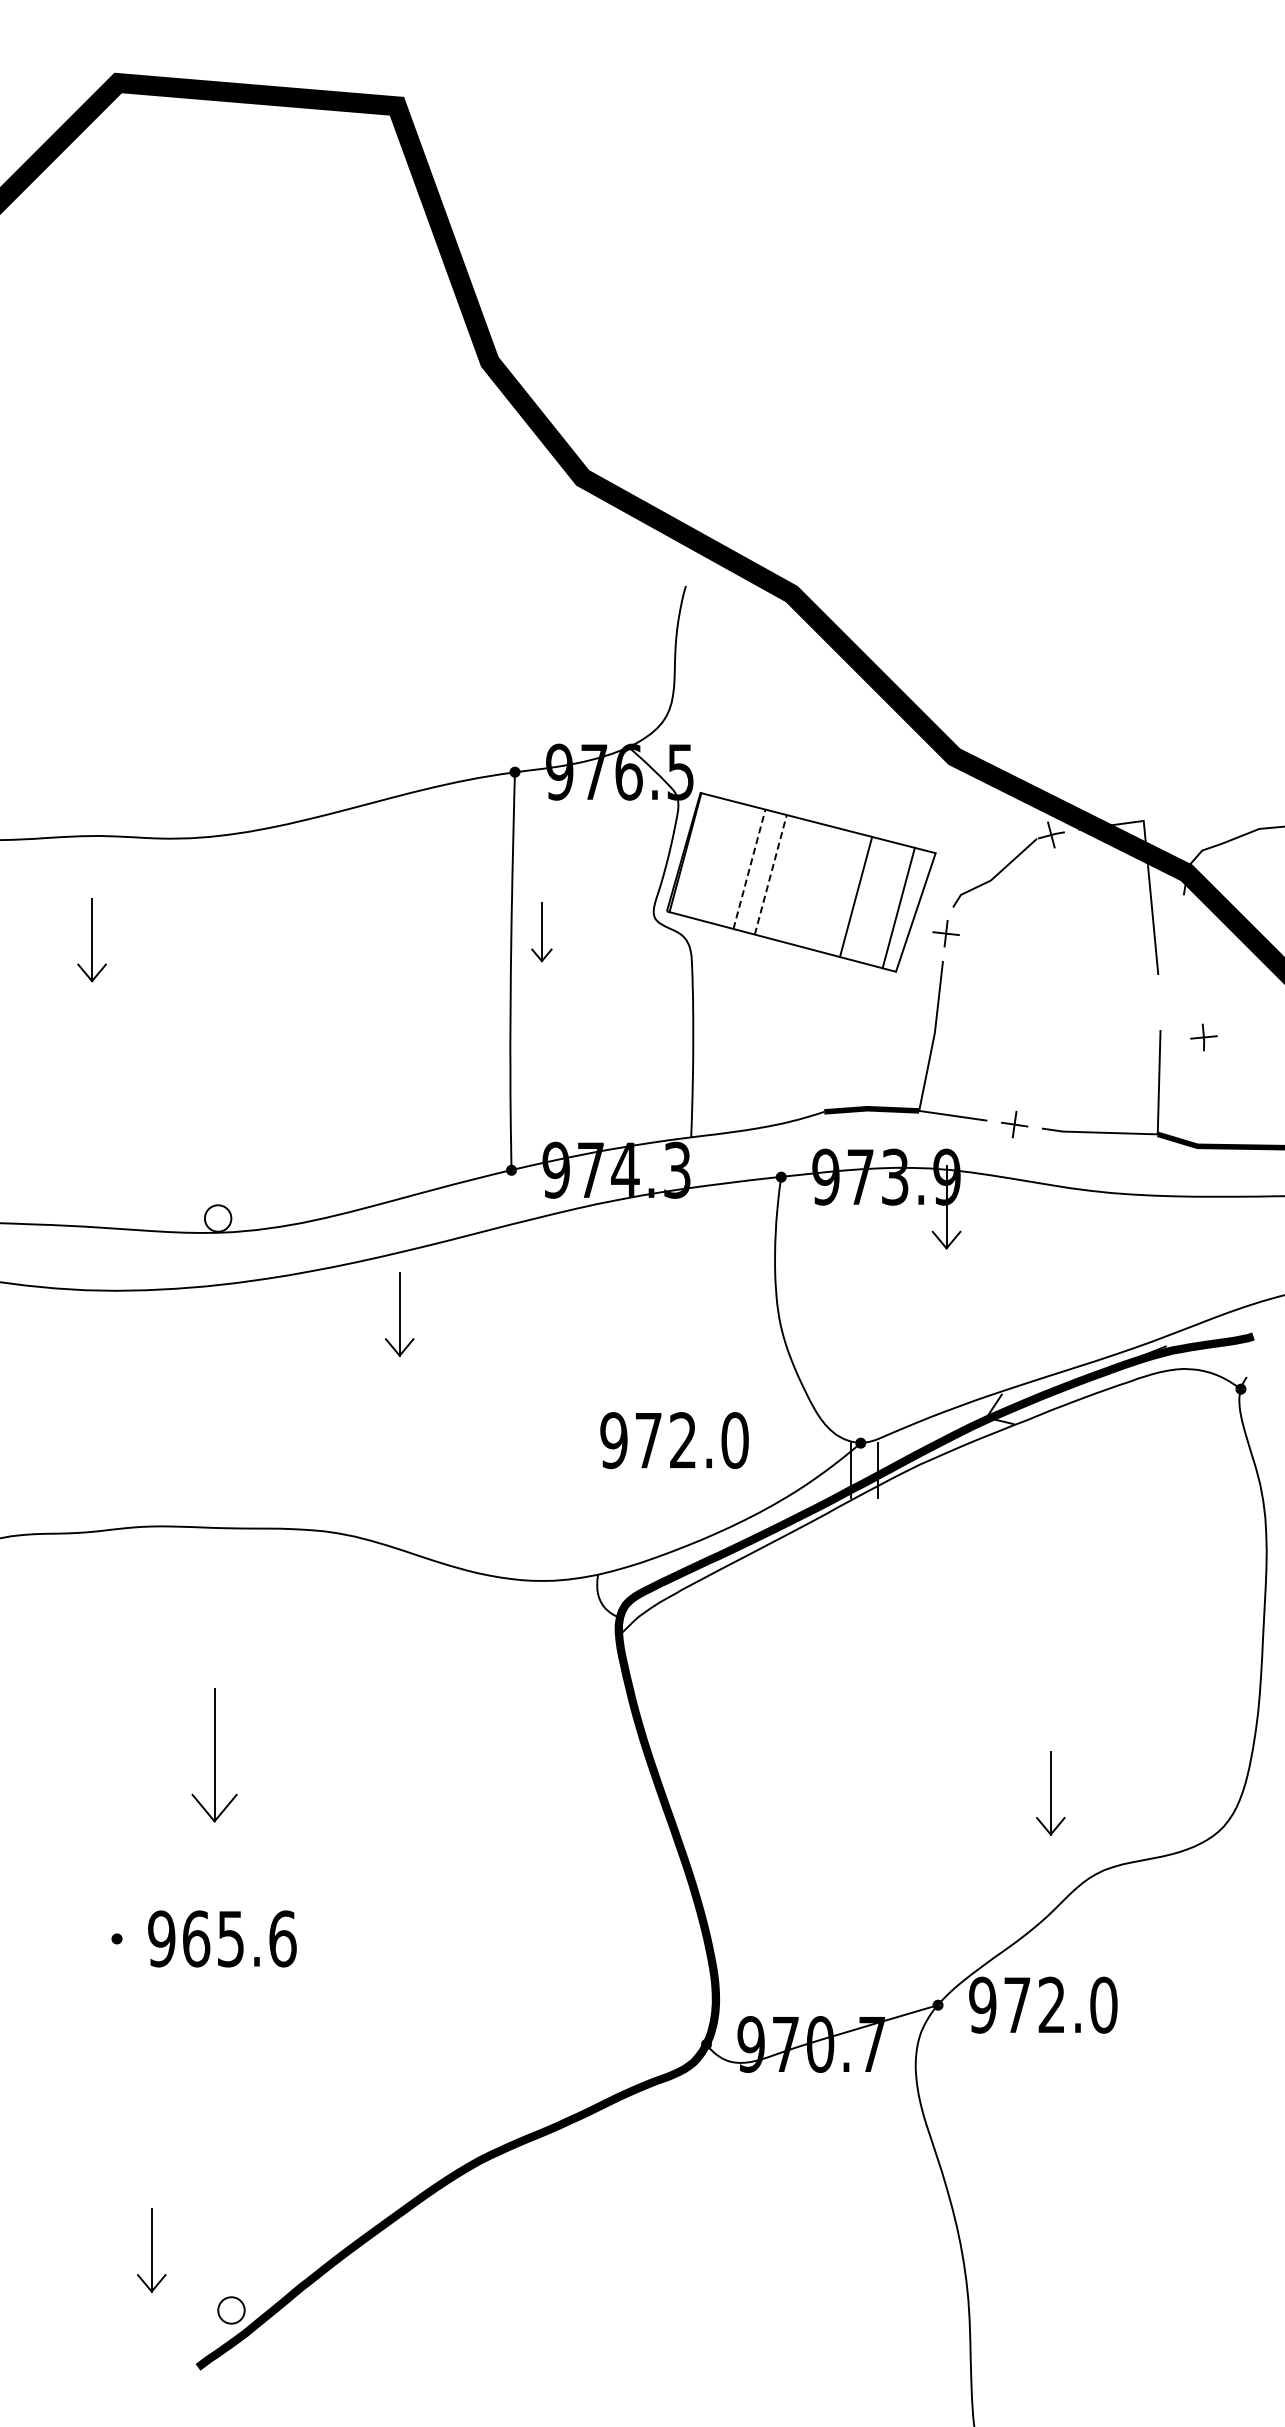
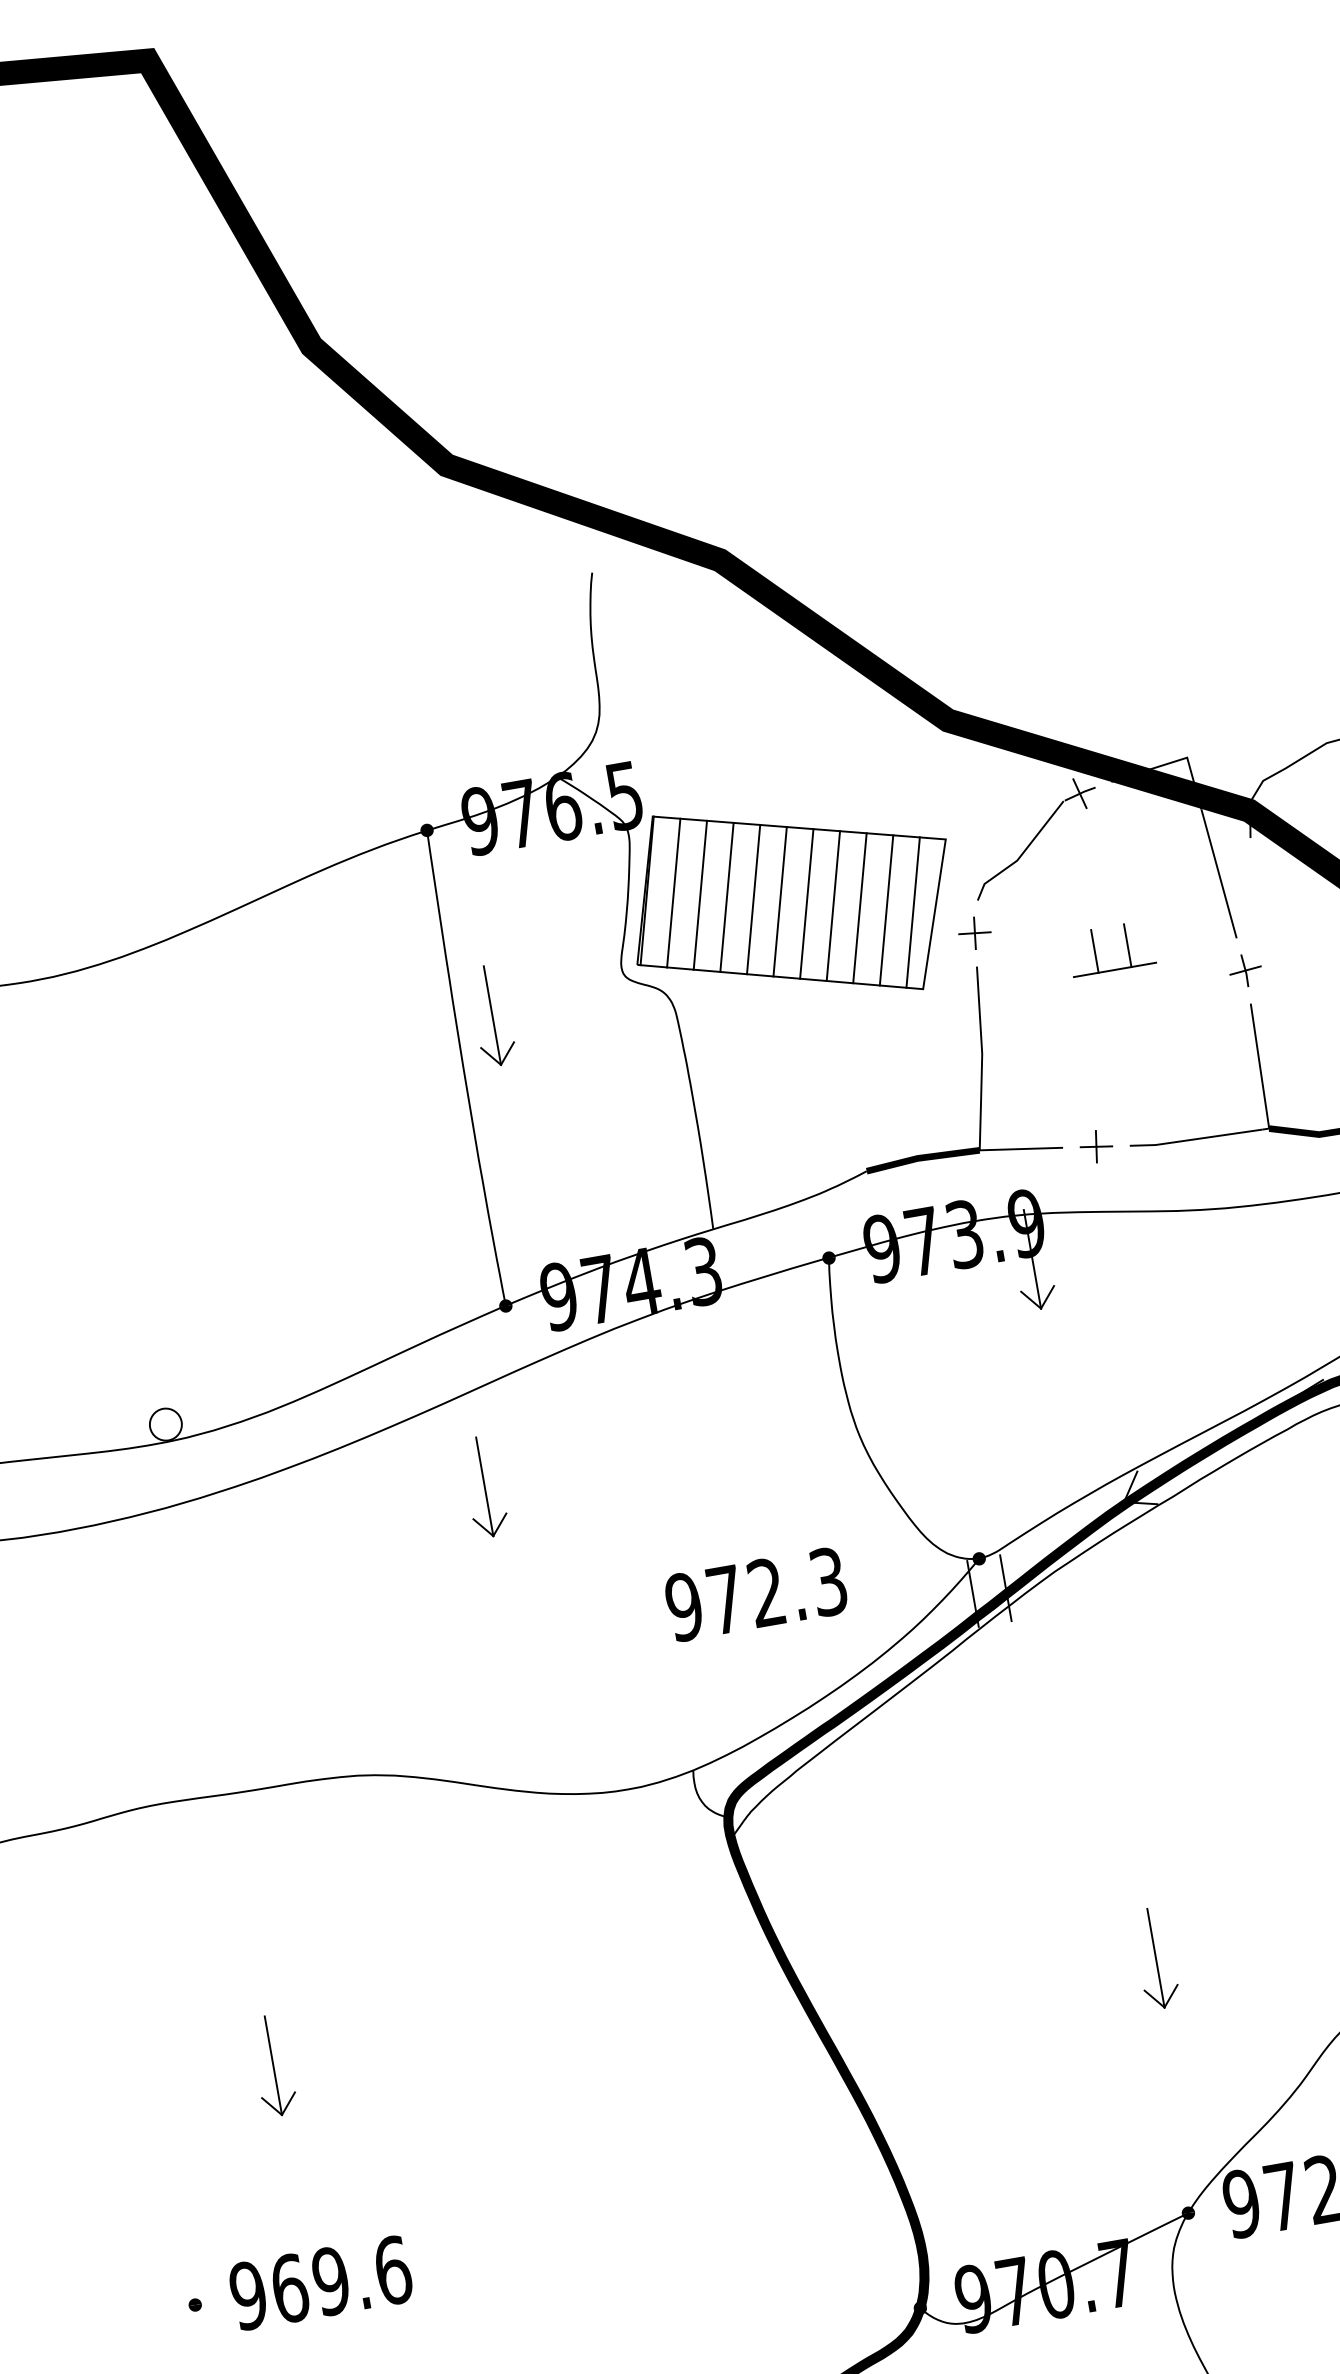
line: (706, 857) -> (673, 892), added
line: (728, 863) -> (700, 894), added
line: (749, 869) -> (727, 897), dashed -> solid
line: (770, 874) -> (753, 899), dashed -> solid
line: (792, 880) -> (780, 901), added
line: (813, 885) -> (806, 903), added
line: (834, 891) -> (833, 906), added
line: (877, 902) -> (886, 910), added
part: (541, 932) -> (492, 1016), size x1.43
part: (1041, 965) -> (1095, 951), added
part: (1203, 1037) -> (1245, 970), moved
part: (399, 1314) -> (484, 1486), moved
text: (734, 1440) -> (828, 1581), 972.0 -> 972.3
part: (214, 1755) -> (273, 2065), size x0.62
part: (1050, 1793) -> (1155, 1958), moved
text: (230, 1938) -> (330, 2280), 965.6 -> 969.6

